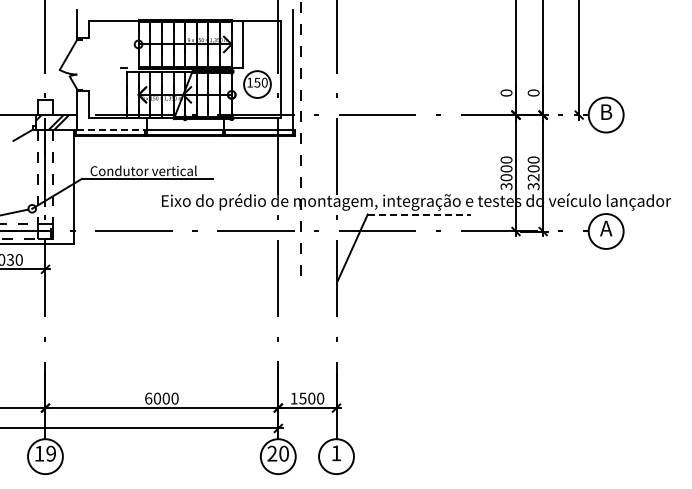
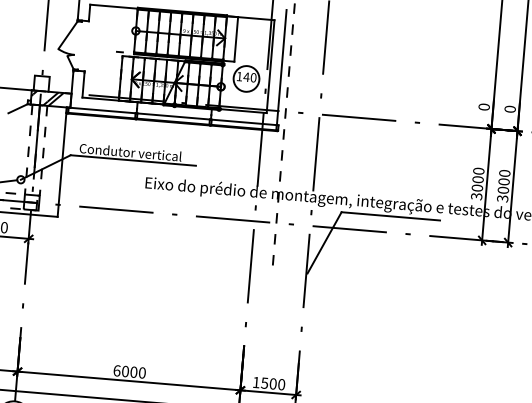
text: (257, 82) -> (246, 76), 150 -> 140
line: (111, 129) -> (103, 110), dashed -> solid
text: (533, 177) -> (503, 190), 3200 -> 3000
line: (419, 214) -> (391, 216), dashed -> solid

